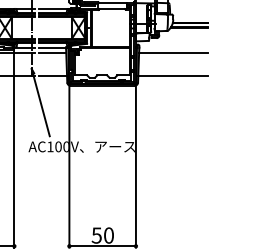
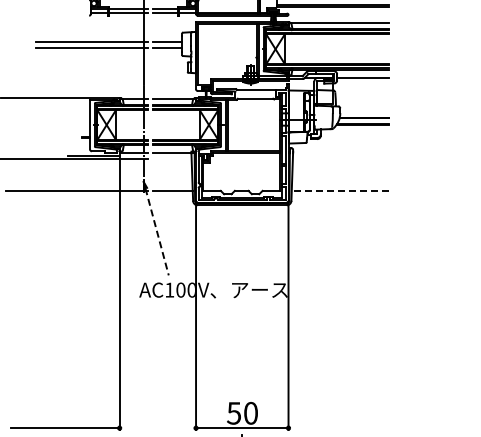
line: (52, 52) -> (172, 159), removed
line: (173, 52) -> (340, 159), removed
line: (173, 75) -> (340, 191), solid -> dashed
line: (41, 105) -> (157, 232), solid -> dashed

